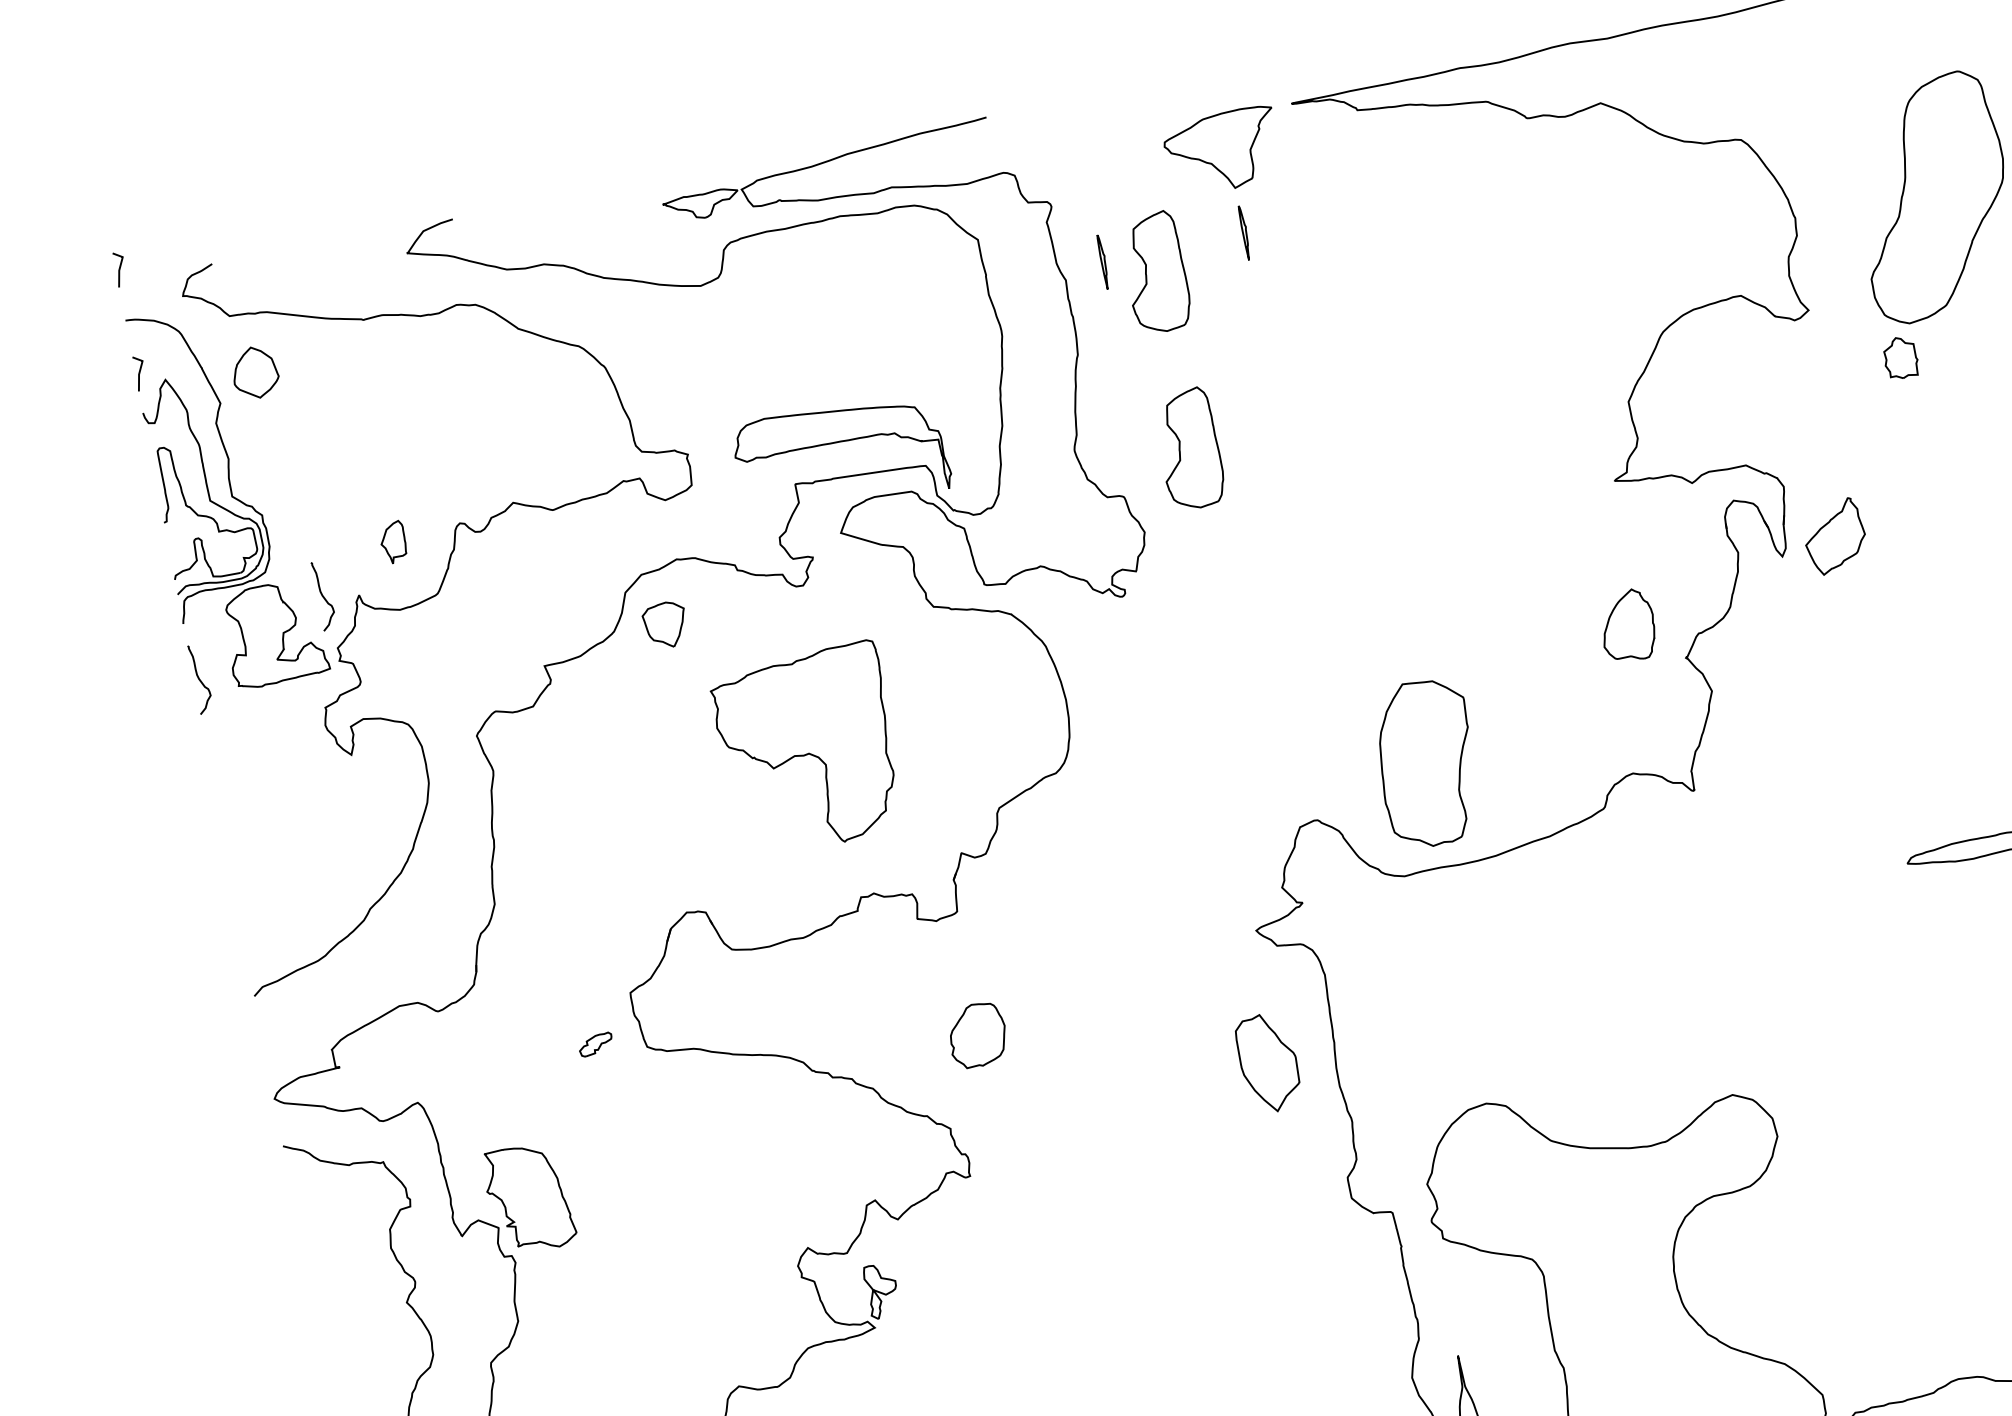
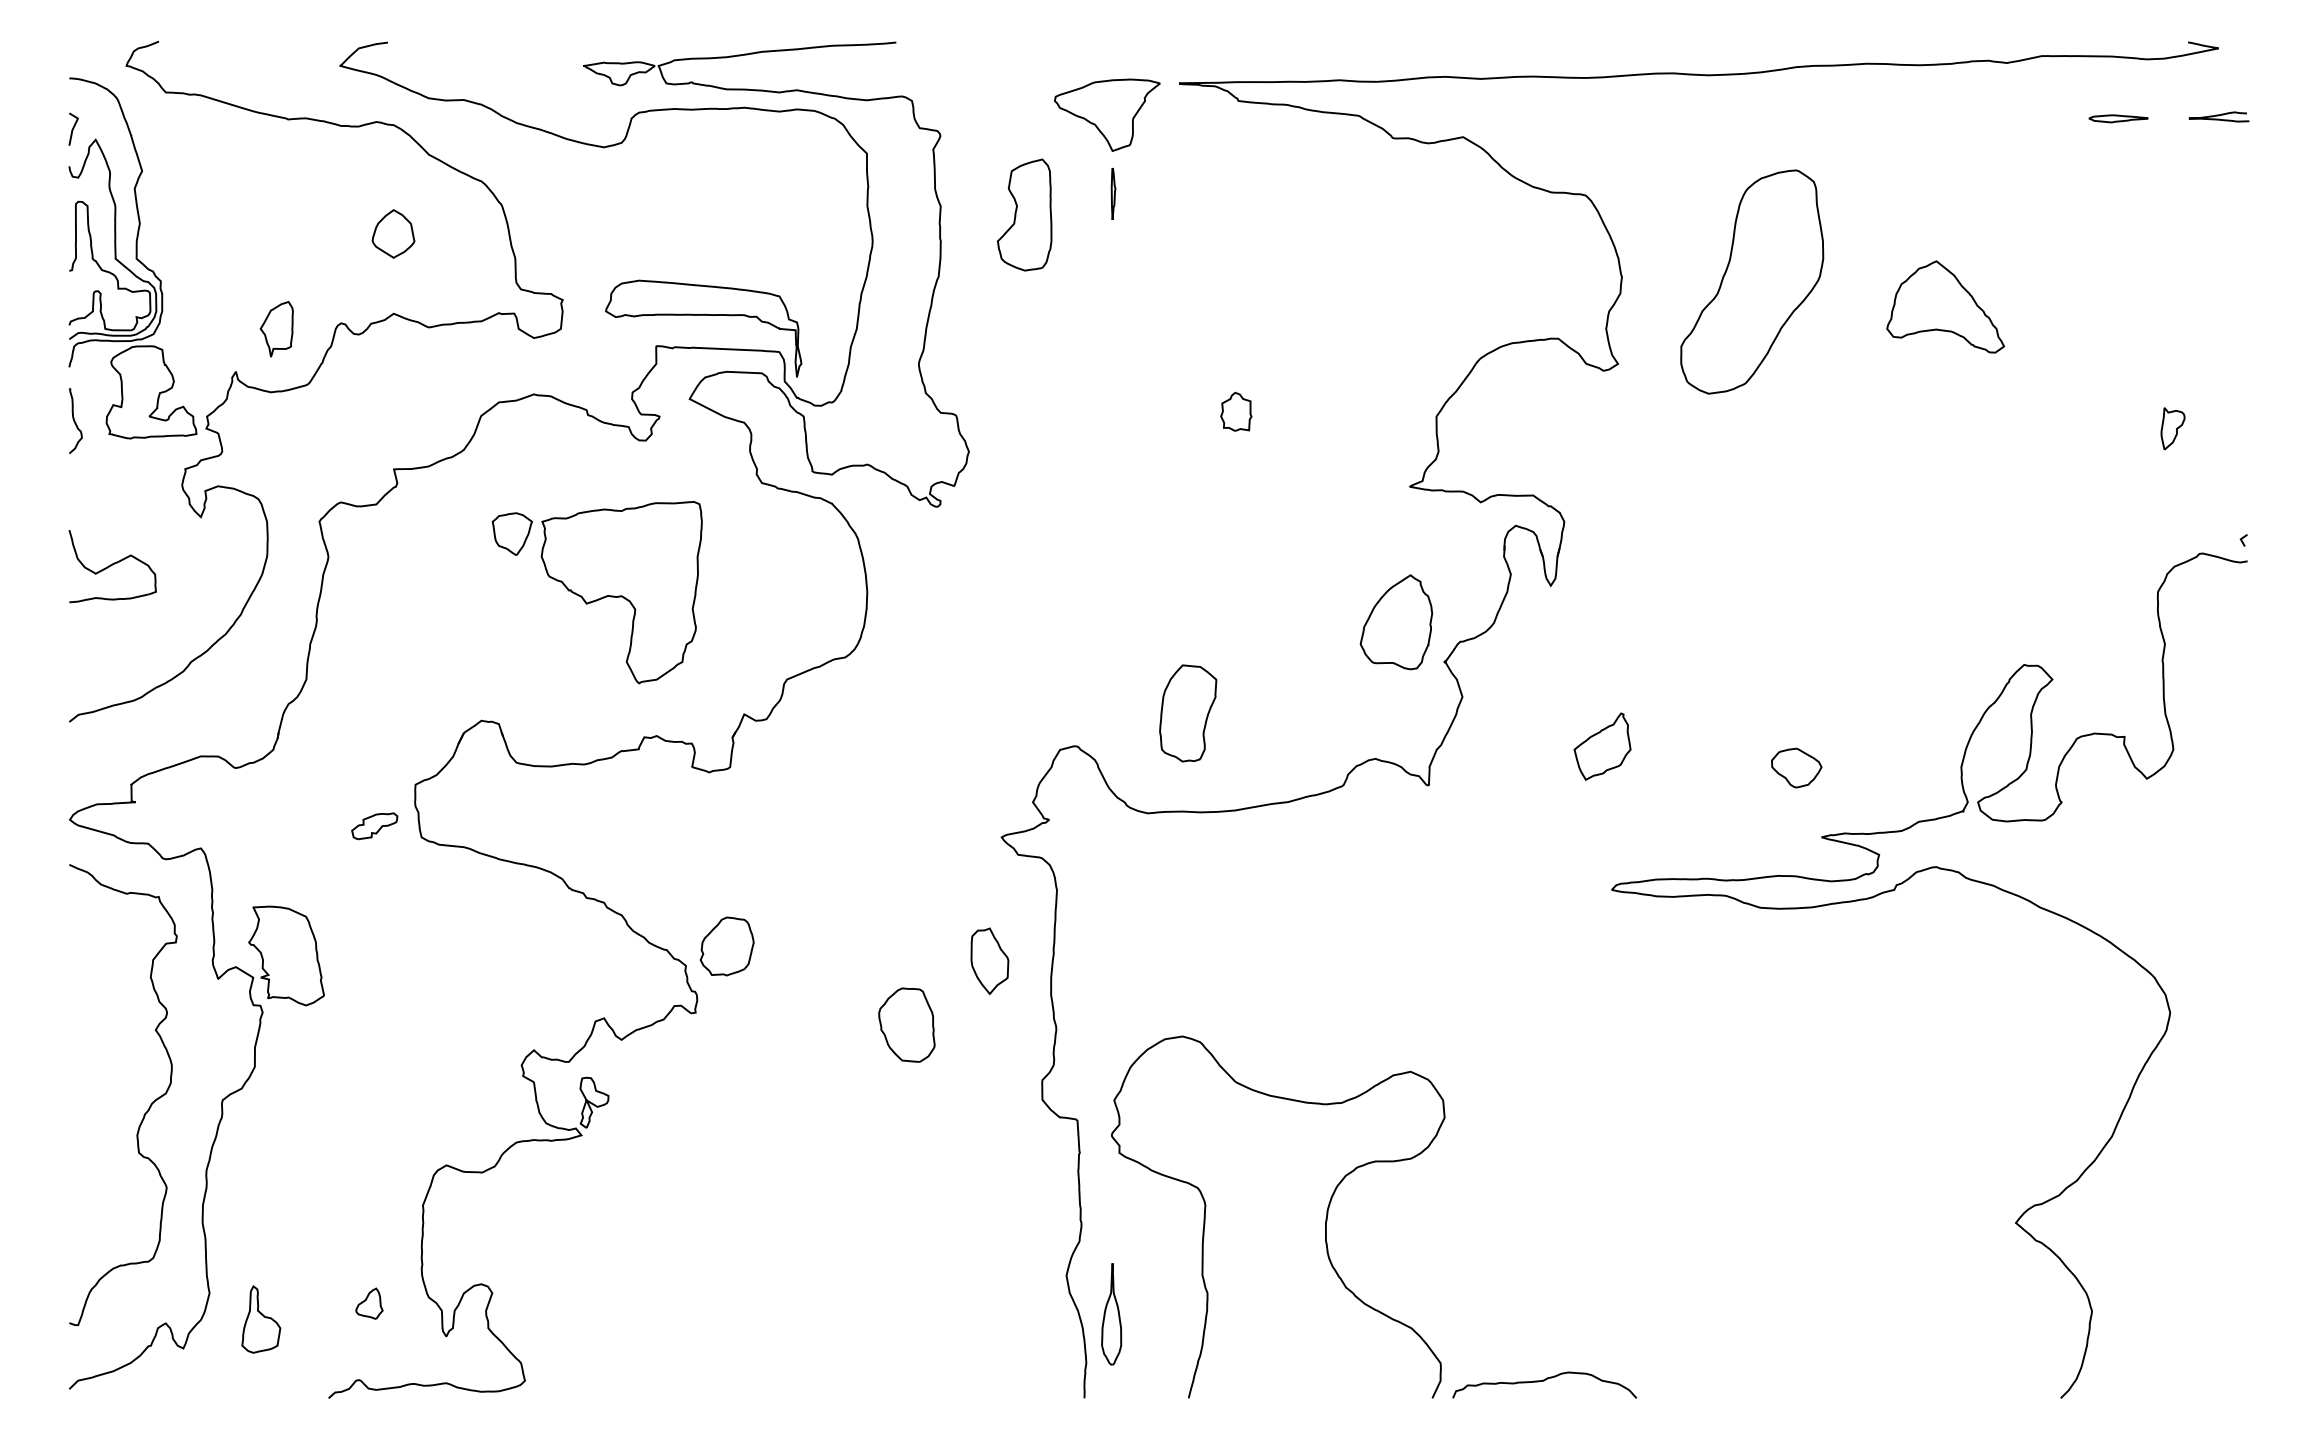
part: (1103, 261) -> (978, 195), removed
curve: (120, 268) -> (73, 29), removed
part: (1900, 357) -> (1236, 411), moved
part: (255, 372) -> (393, 233), moved
part: (1189, 448) -> (1024, 382), removed
part: (1834, 536) -> (1602, 746), moved
part: (393, 542) -> (276, 329), size x1.43
curve: (323, 595) -> (203, 365), removed
part: (664, 624) -> (511, 533), moved
part: (1627, 626) -> (1396, 622), size x1.43
part: (1427, 763) -> (1188, 713), size x0.62
part: (268, 824) -> (112, 566), added
part: (976, 1035) -> (726, 946), moved
part: (595, 1044) -> (374, 826), size x1.43
part: (1268, 1063) -> (989, 961), size x0.71
part: (1193, 1146) -> (906, 1024), added

